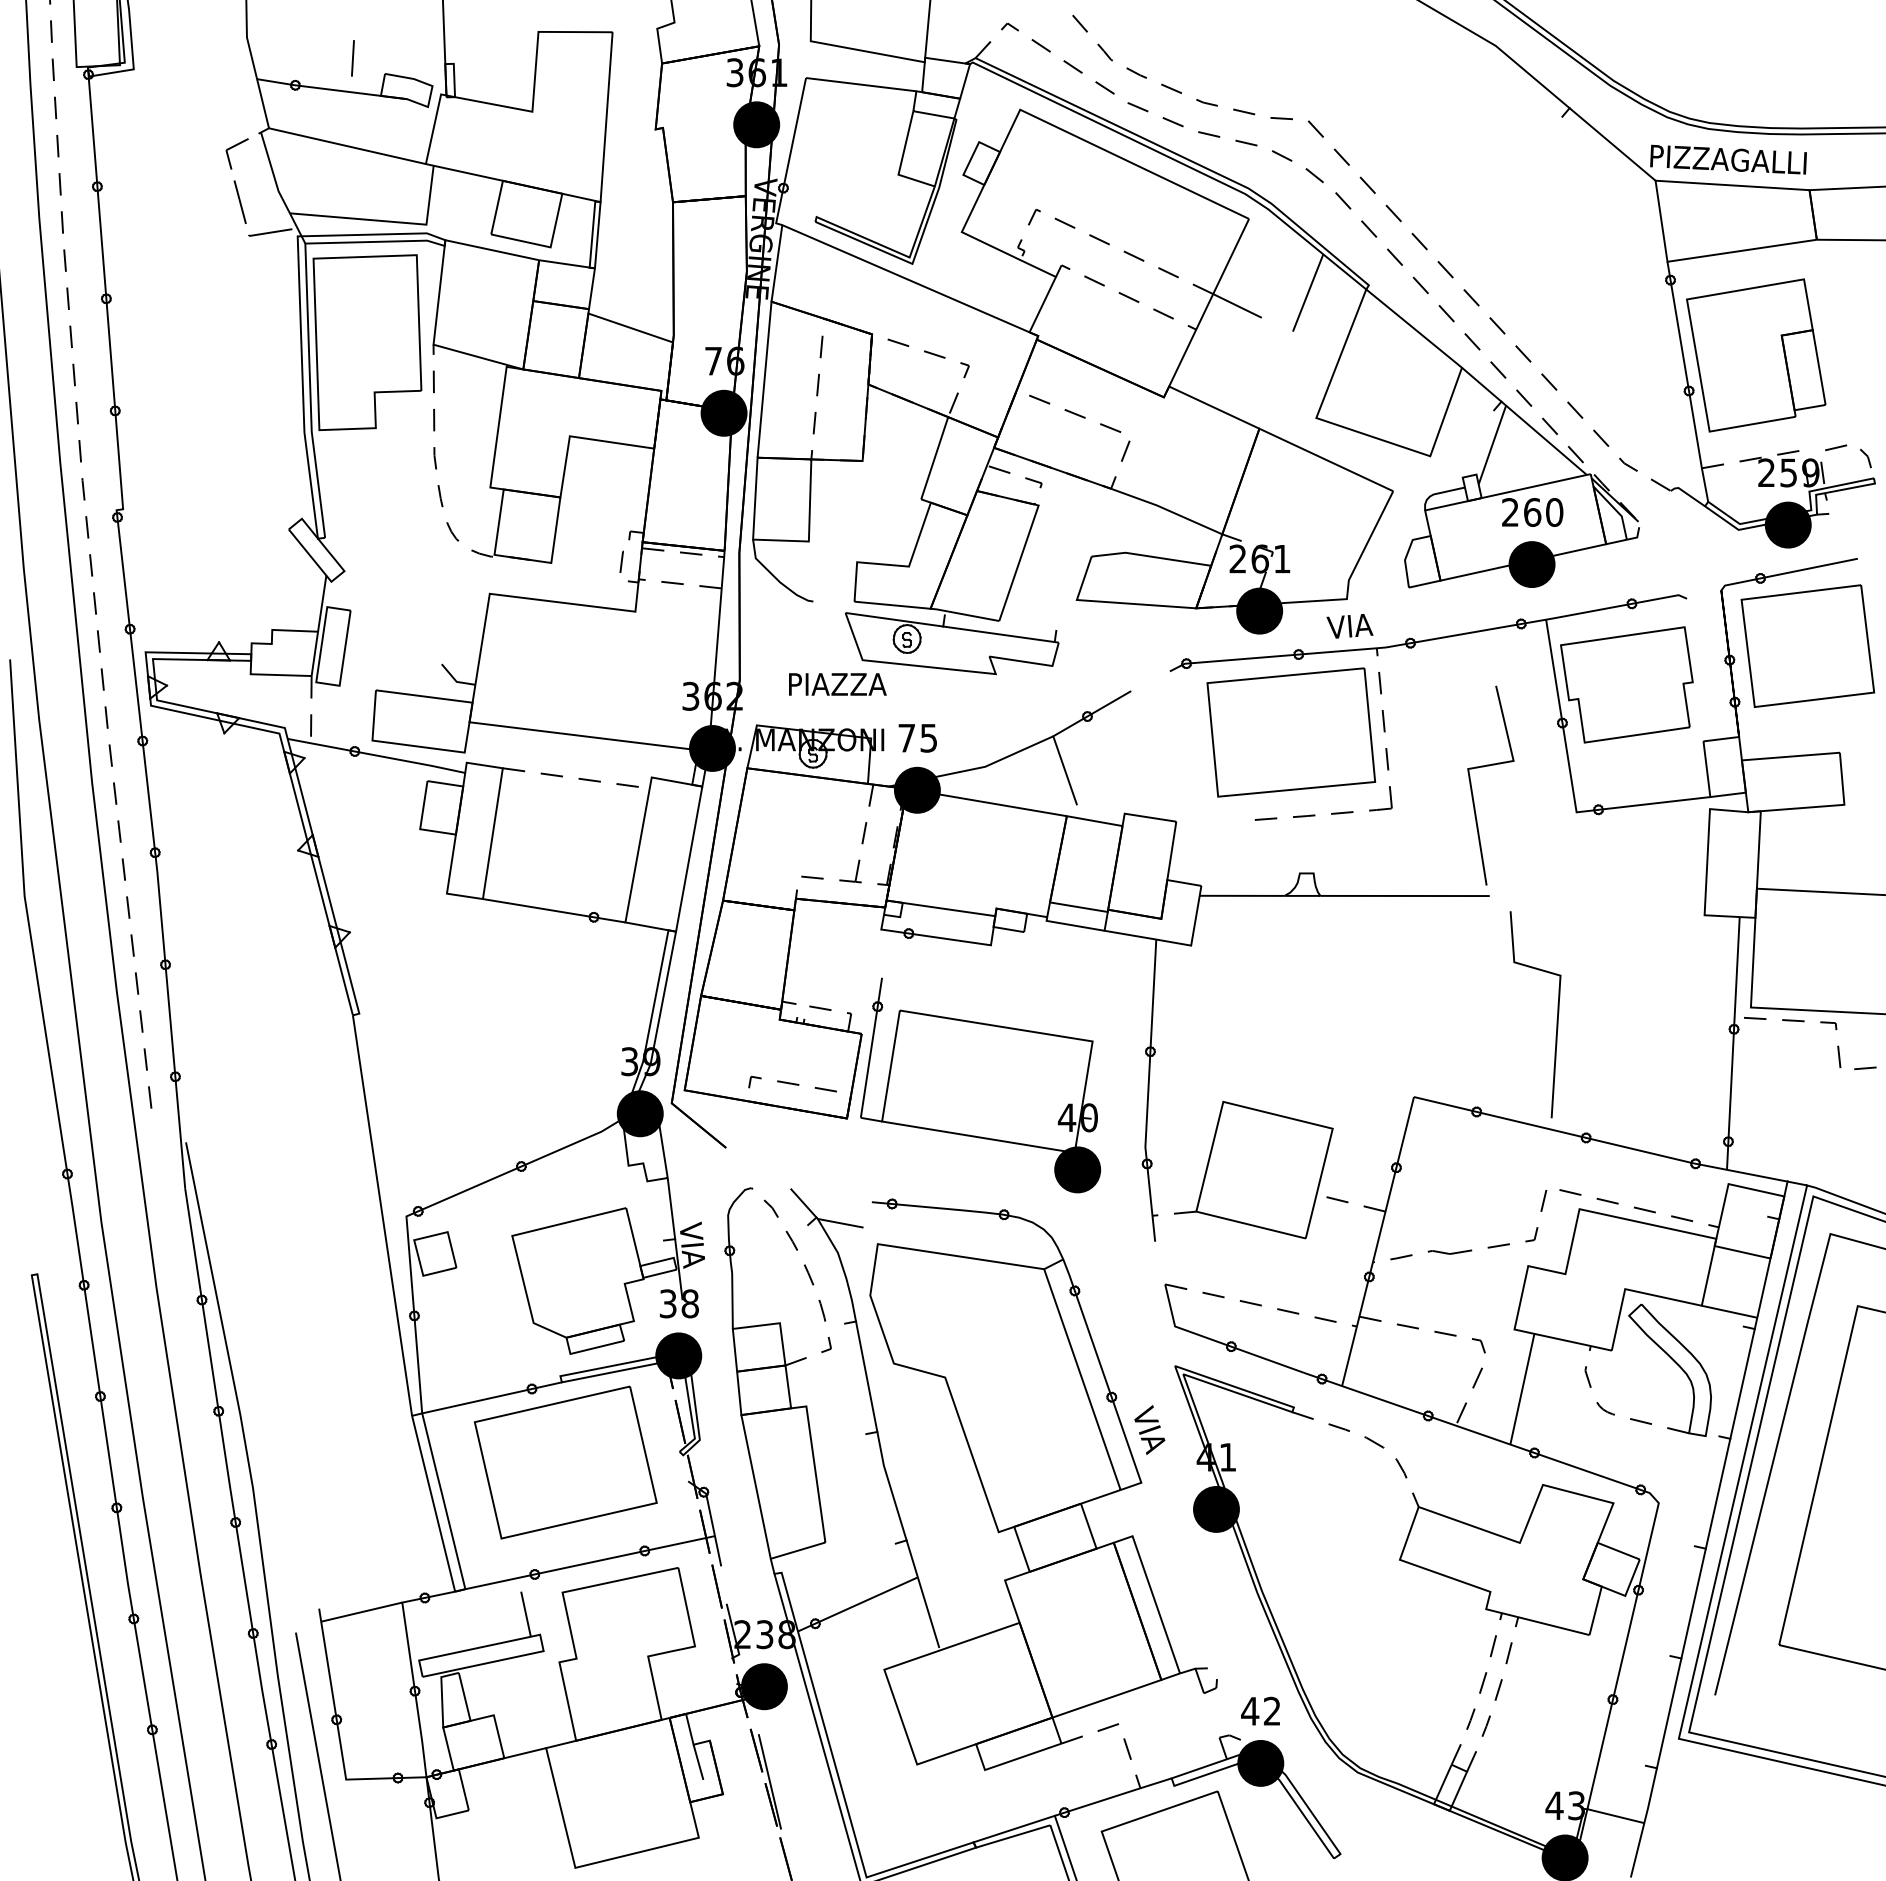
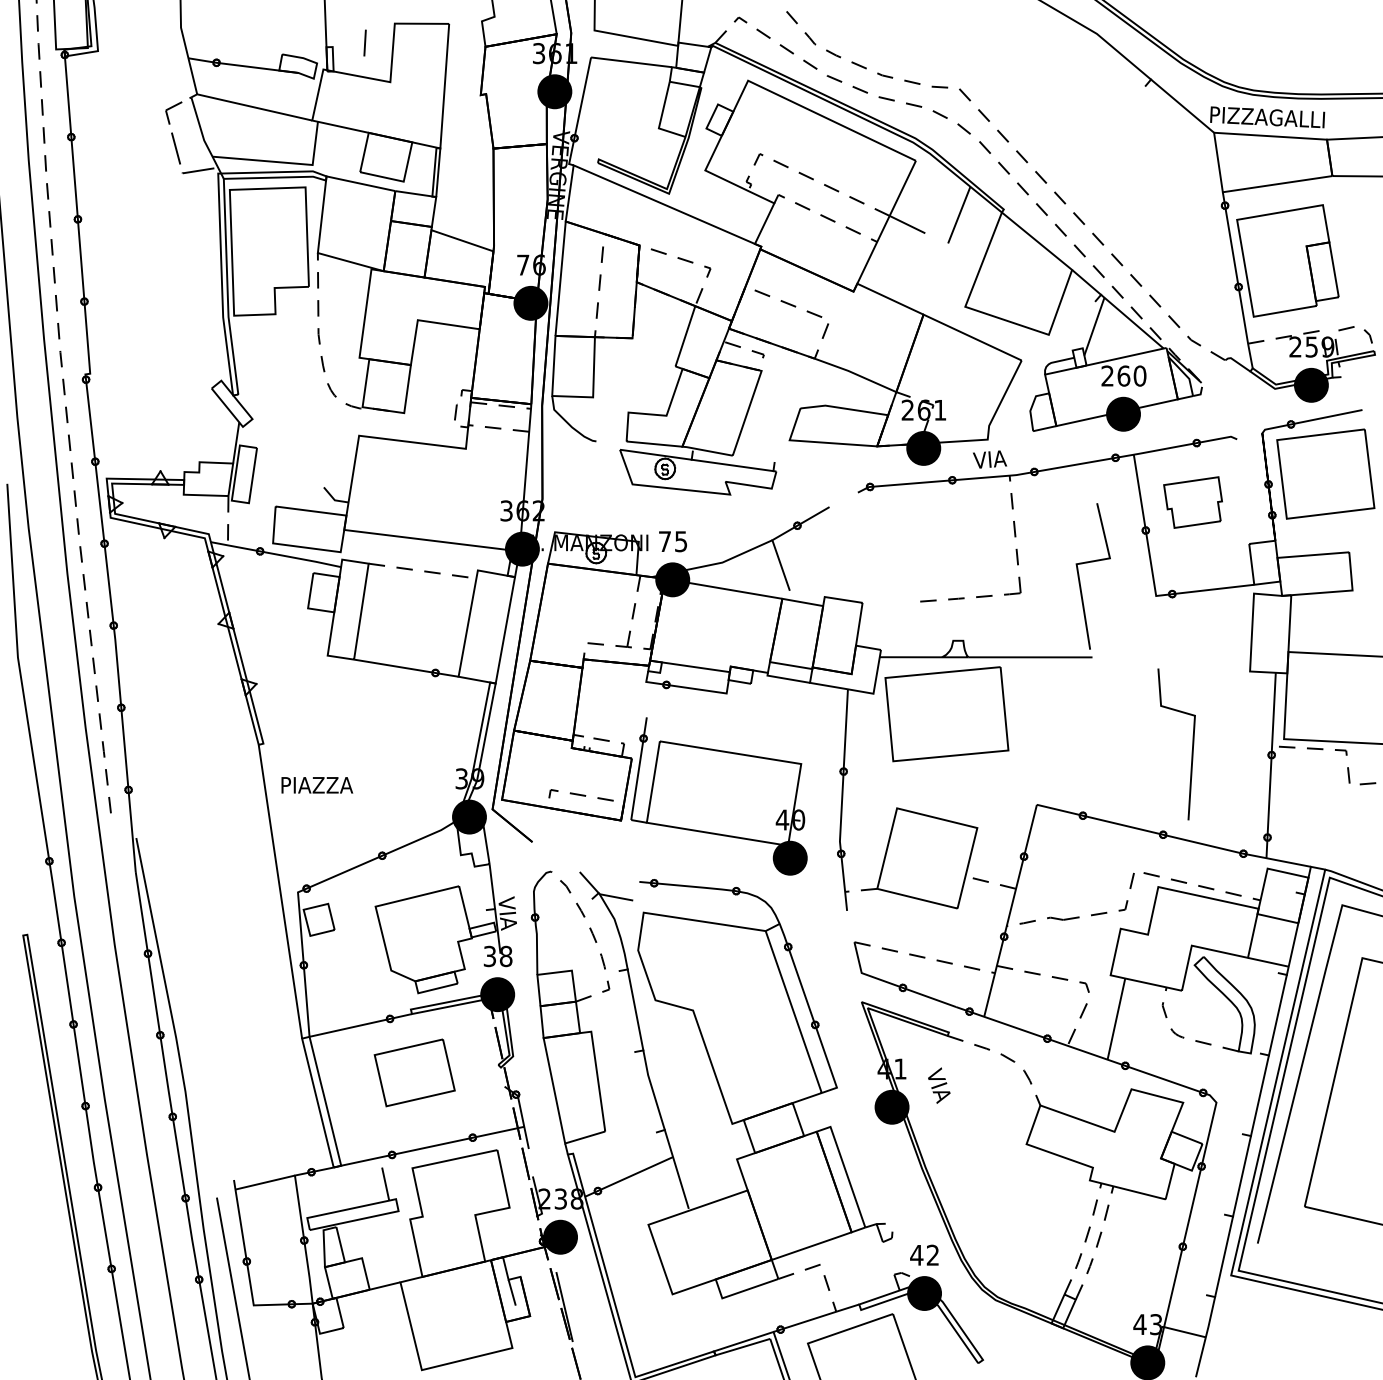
line: (352, 58) -> (364, 43), moved
text: (837, 684) -> (317, 785), moved
part: (1626, 684) -> (1192, 502), size x0.6
part: (1291, 732) -> (947, 714), moved
line: (1556, 1019) -> (1192, 747), moved
text: (1149, 1429) -> (939, 1085), moved
part: (565, 1462) -> (414, 1072), size x0.6

